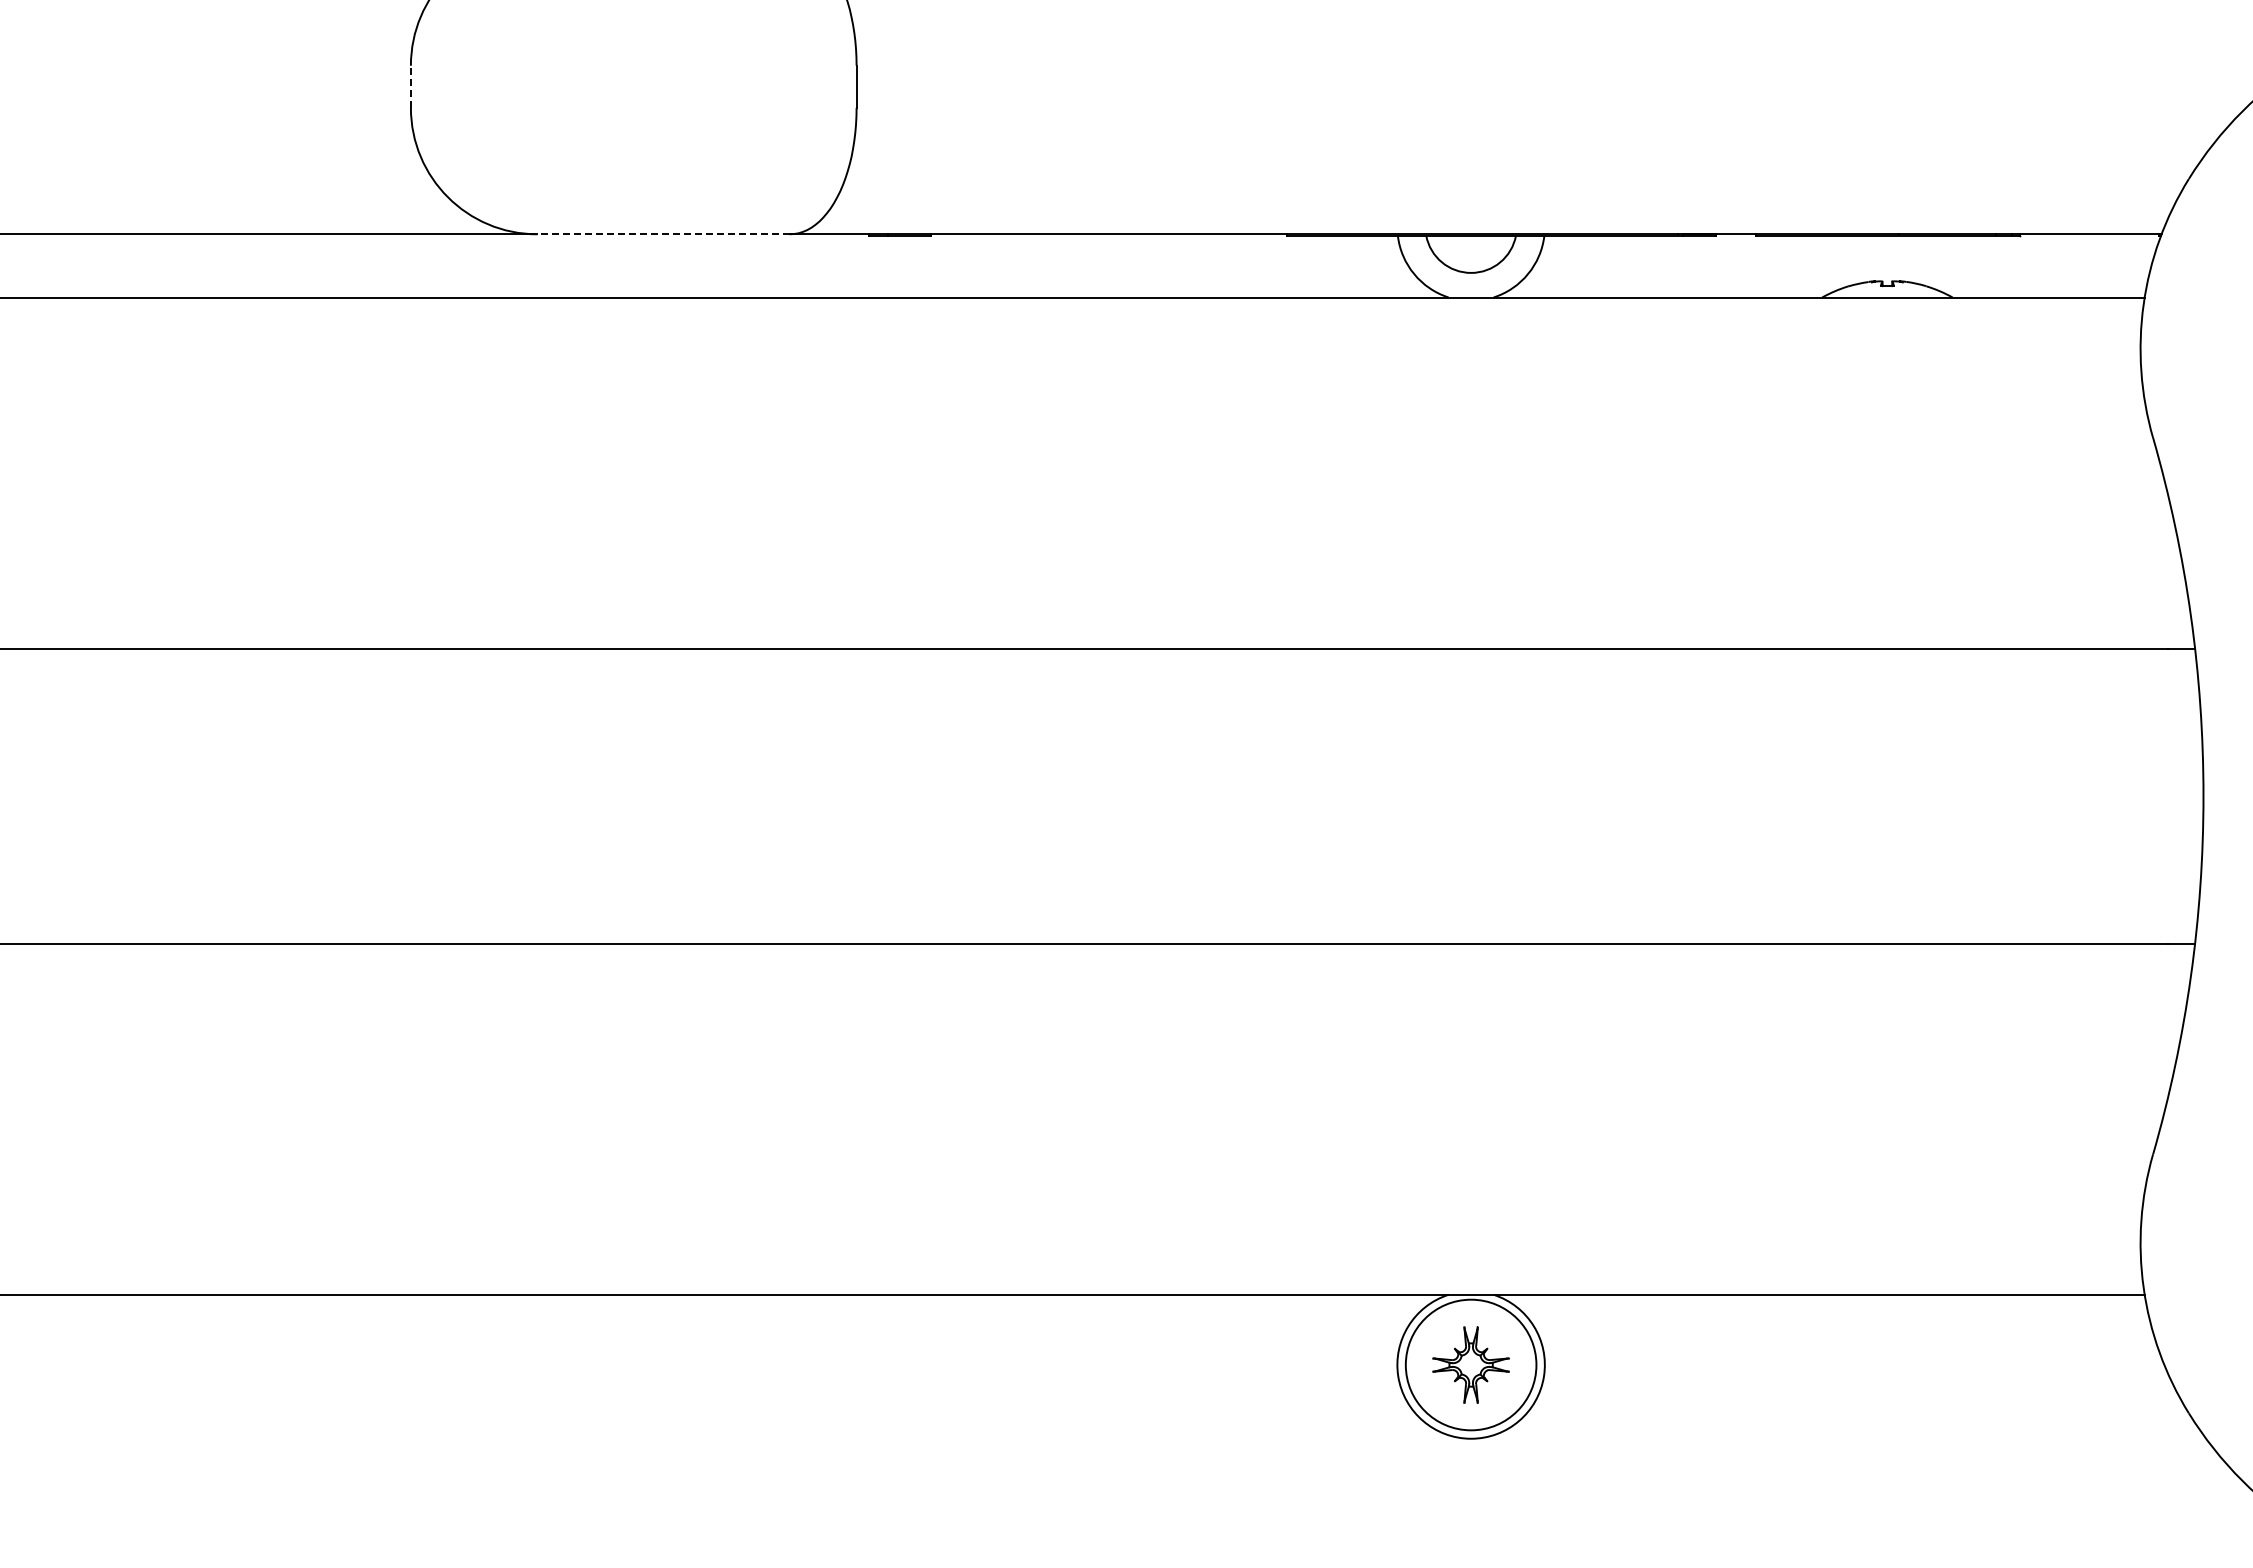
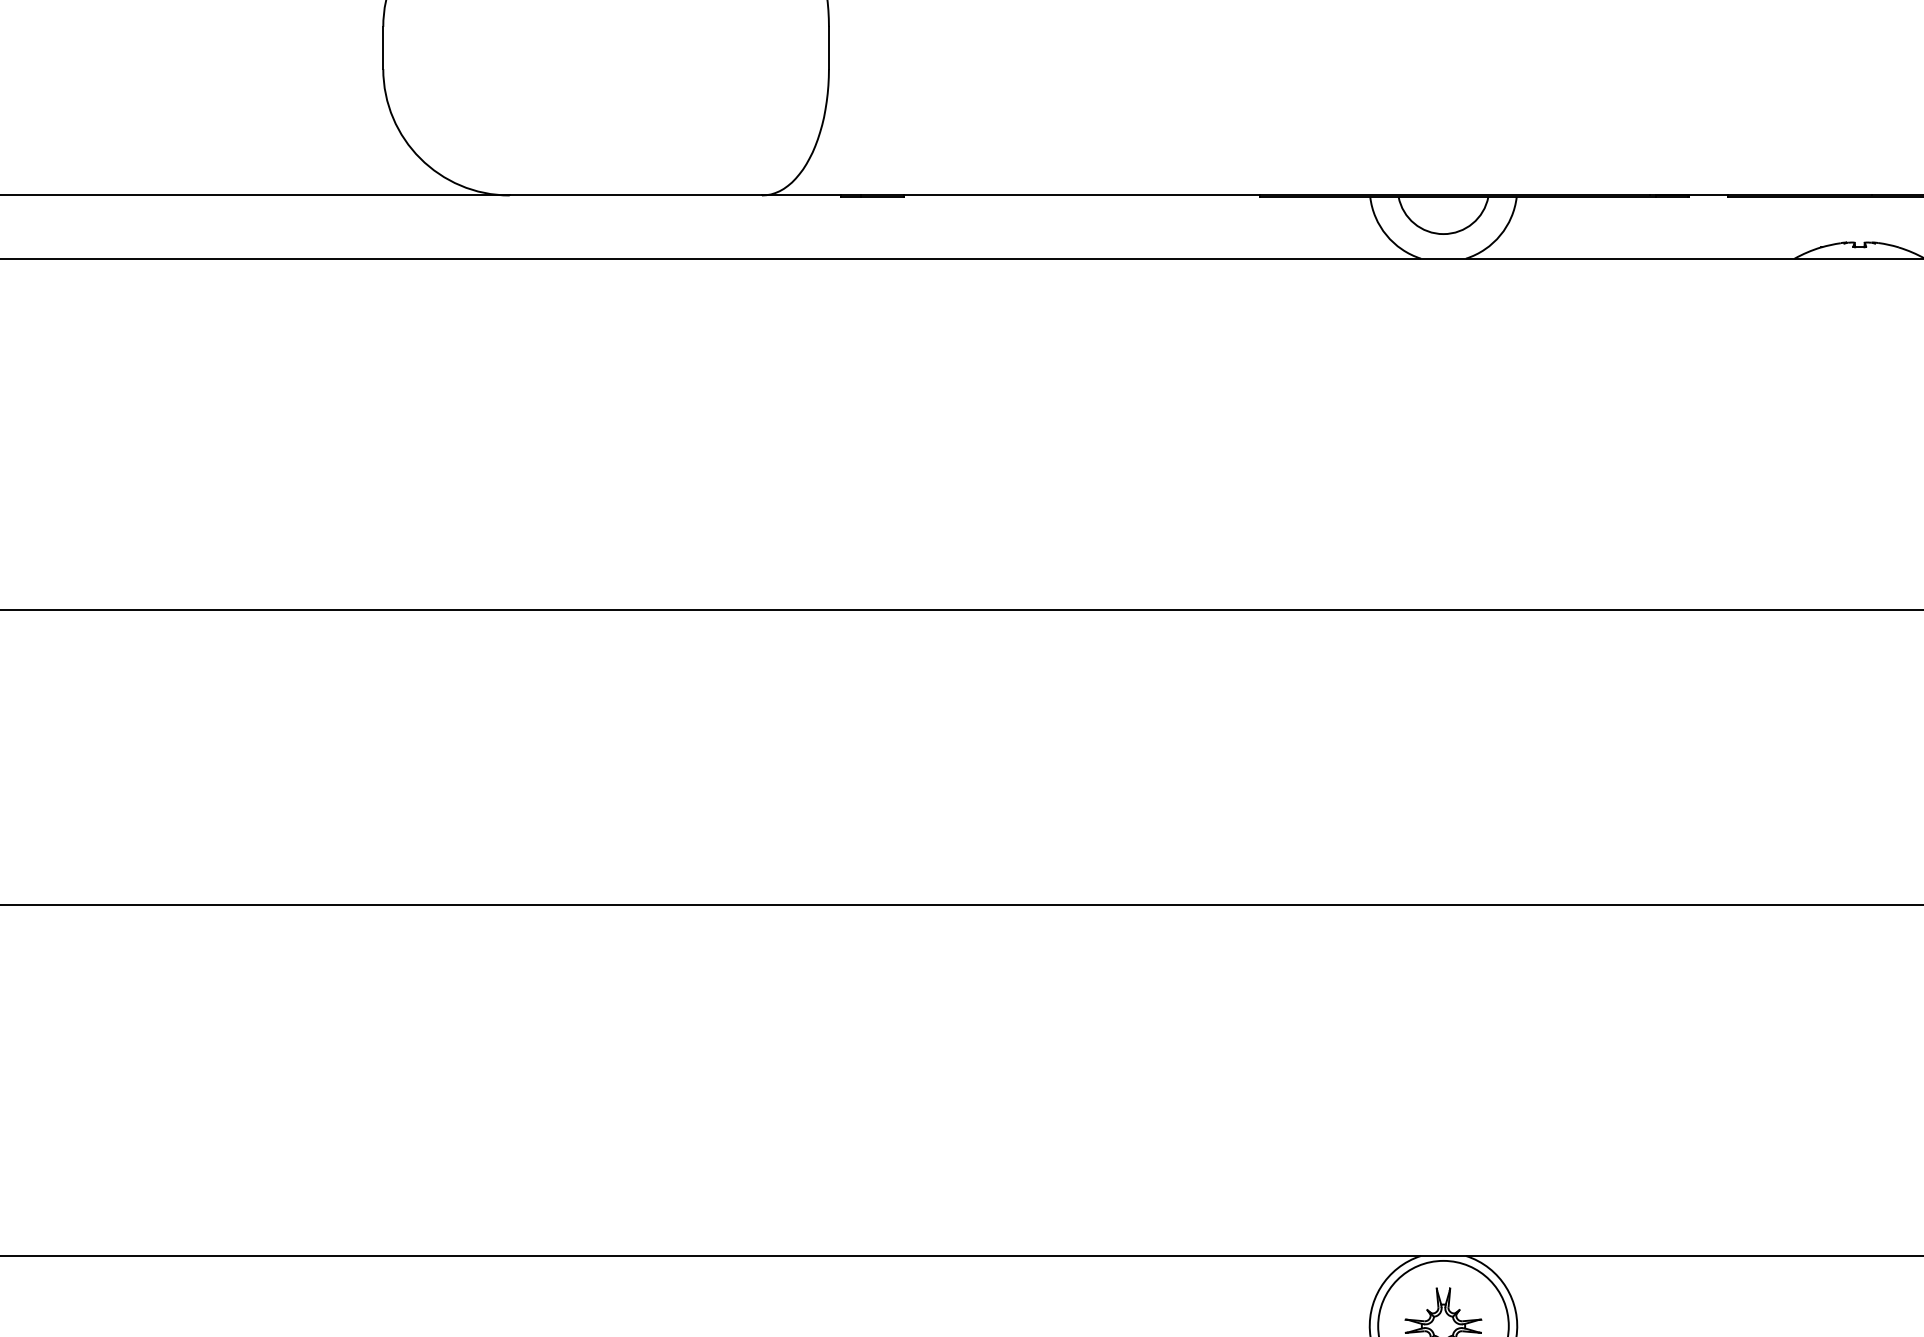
line: (410, 86) -> (382, 47), dashed -> solid
line: (662, 234) -> (634, 195), dashed -> solid

